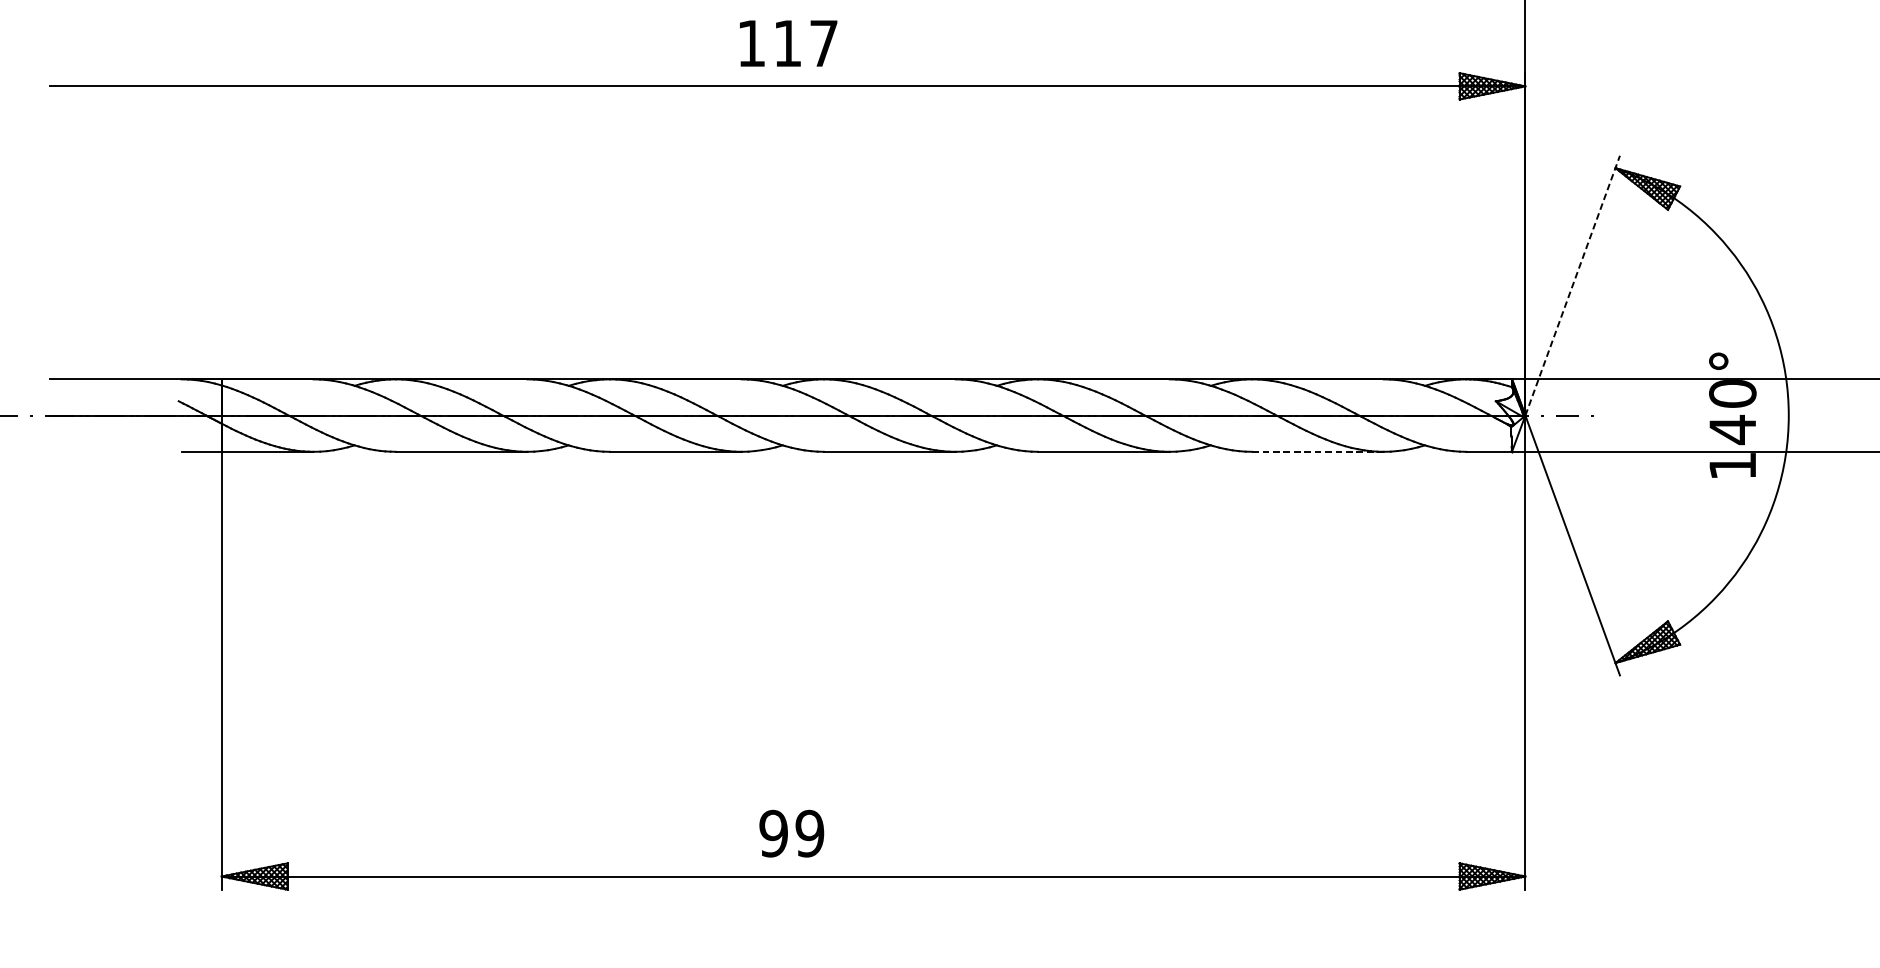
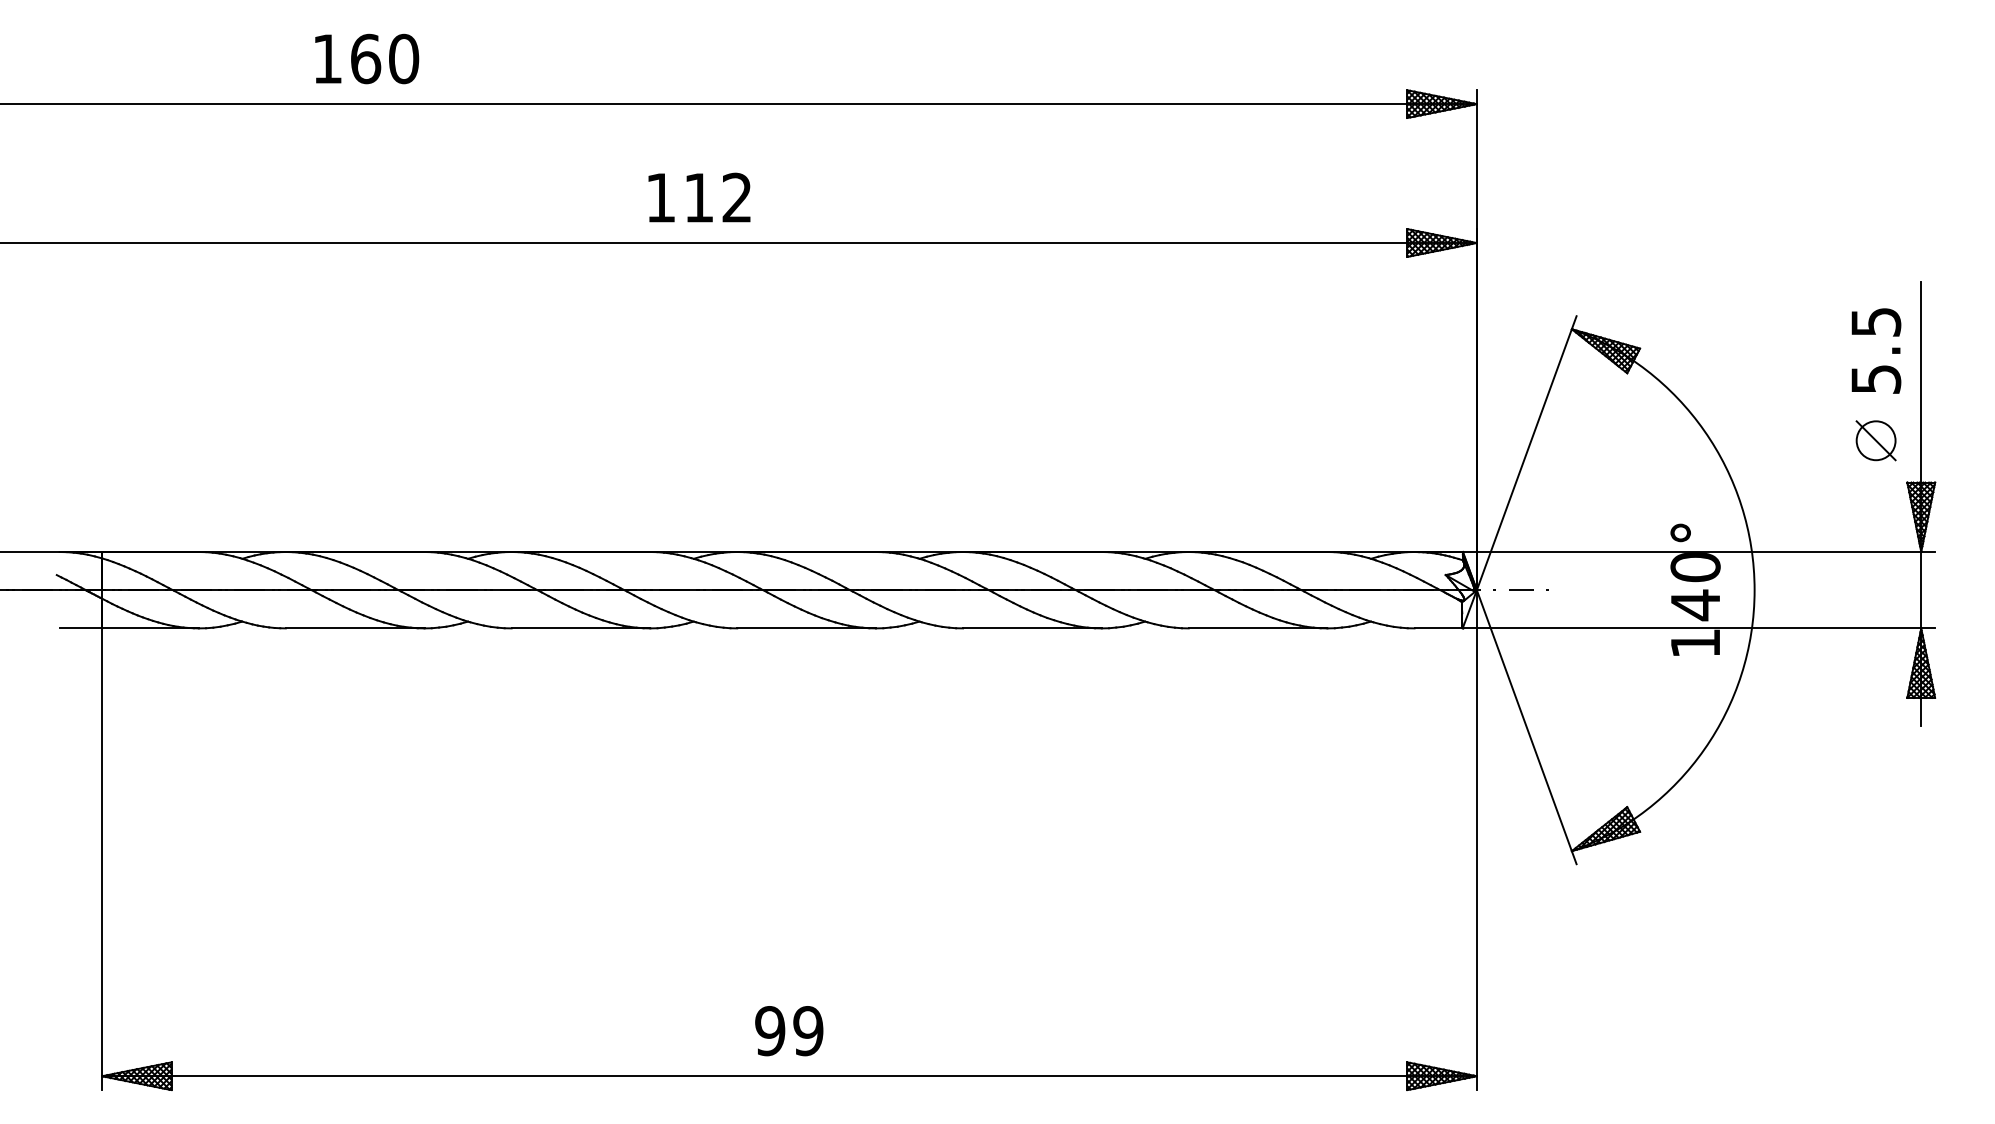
text: (823, 43) -> (736, 197), 117 -> 112
line: (1572, 285) -> (1526, 453), dashed -> solid
line: (1318, 451) -> (1258, 628), dashed -> solid
text: (792, 834) -> (789, 1031), moved

